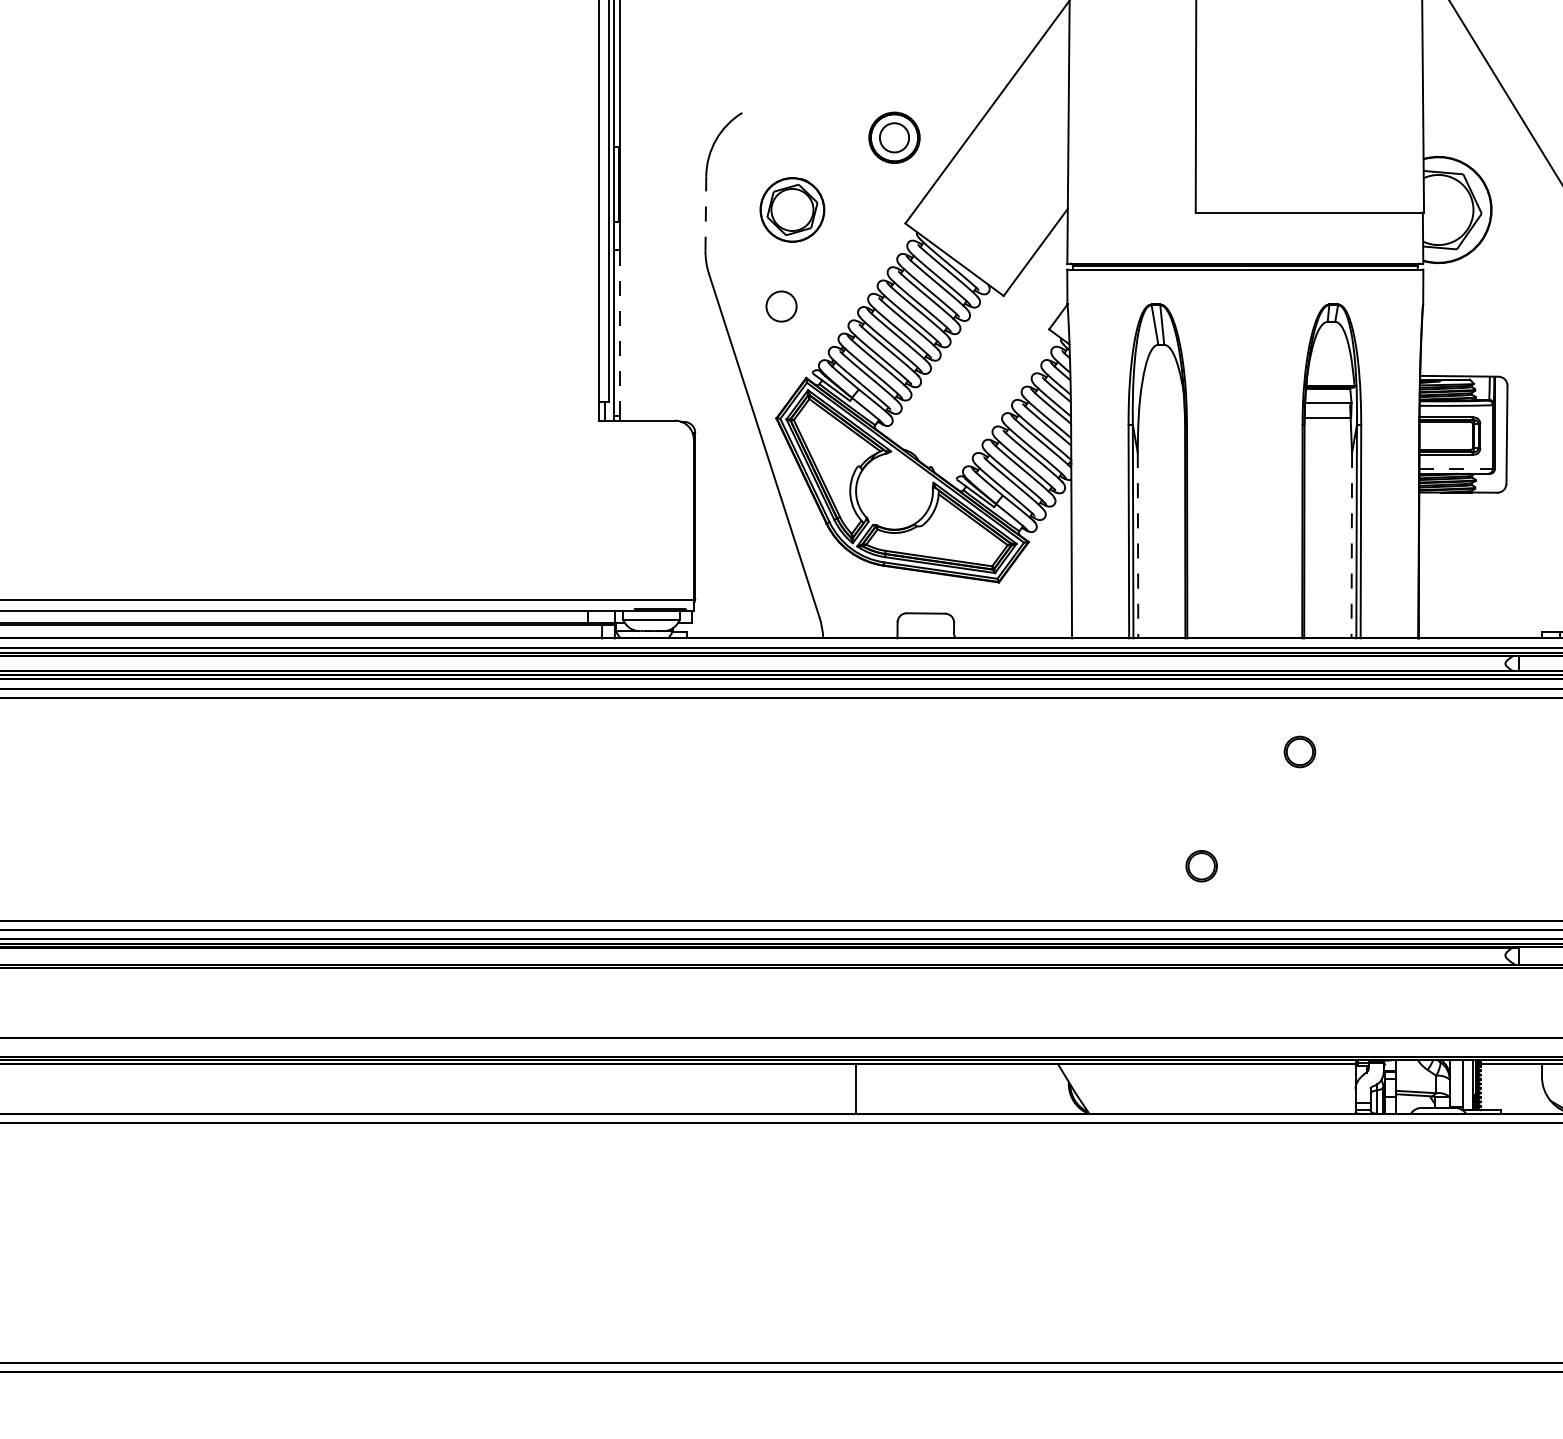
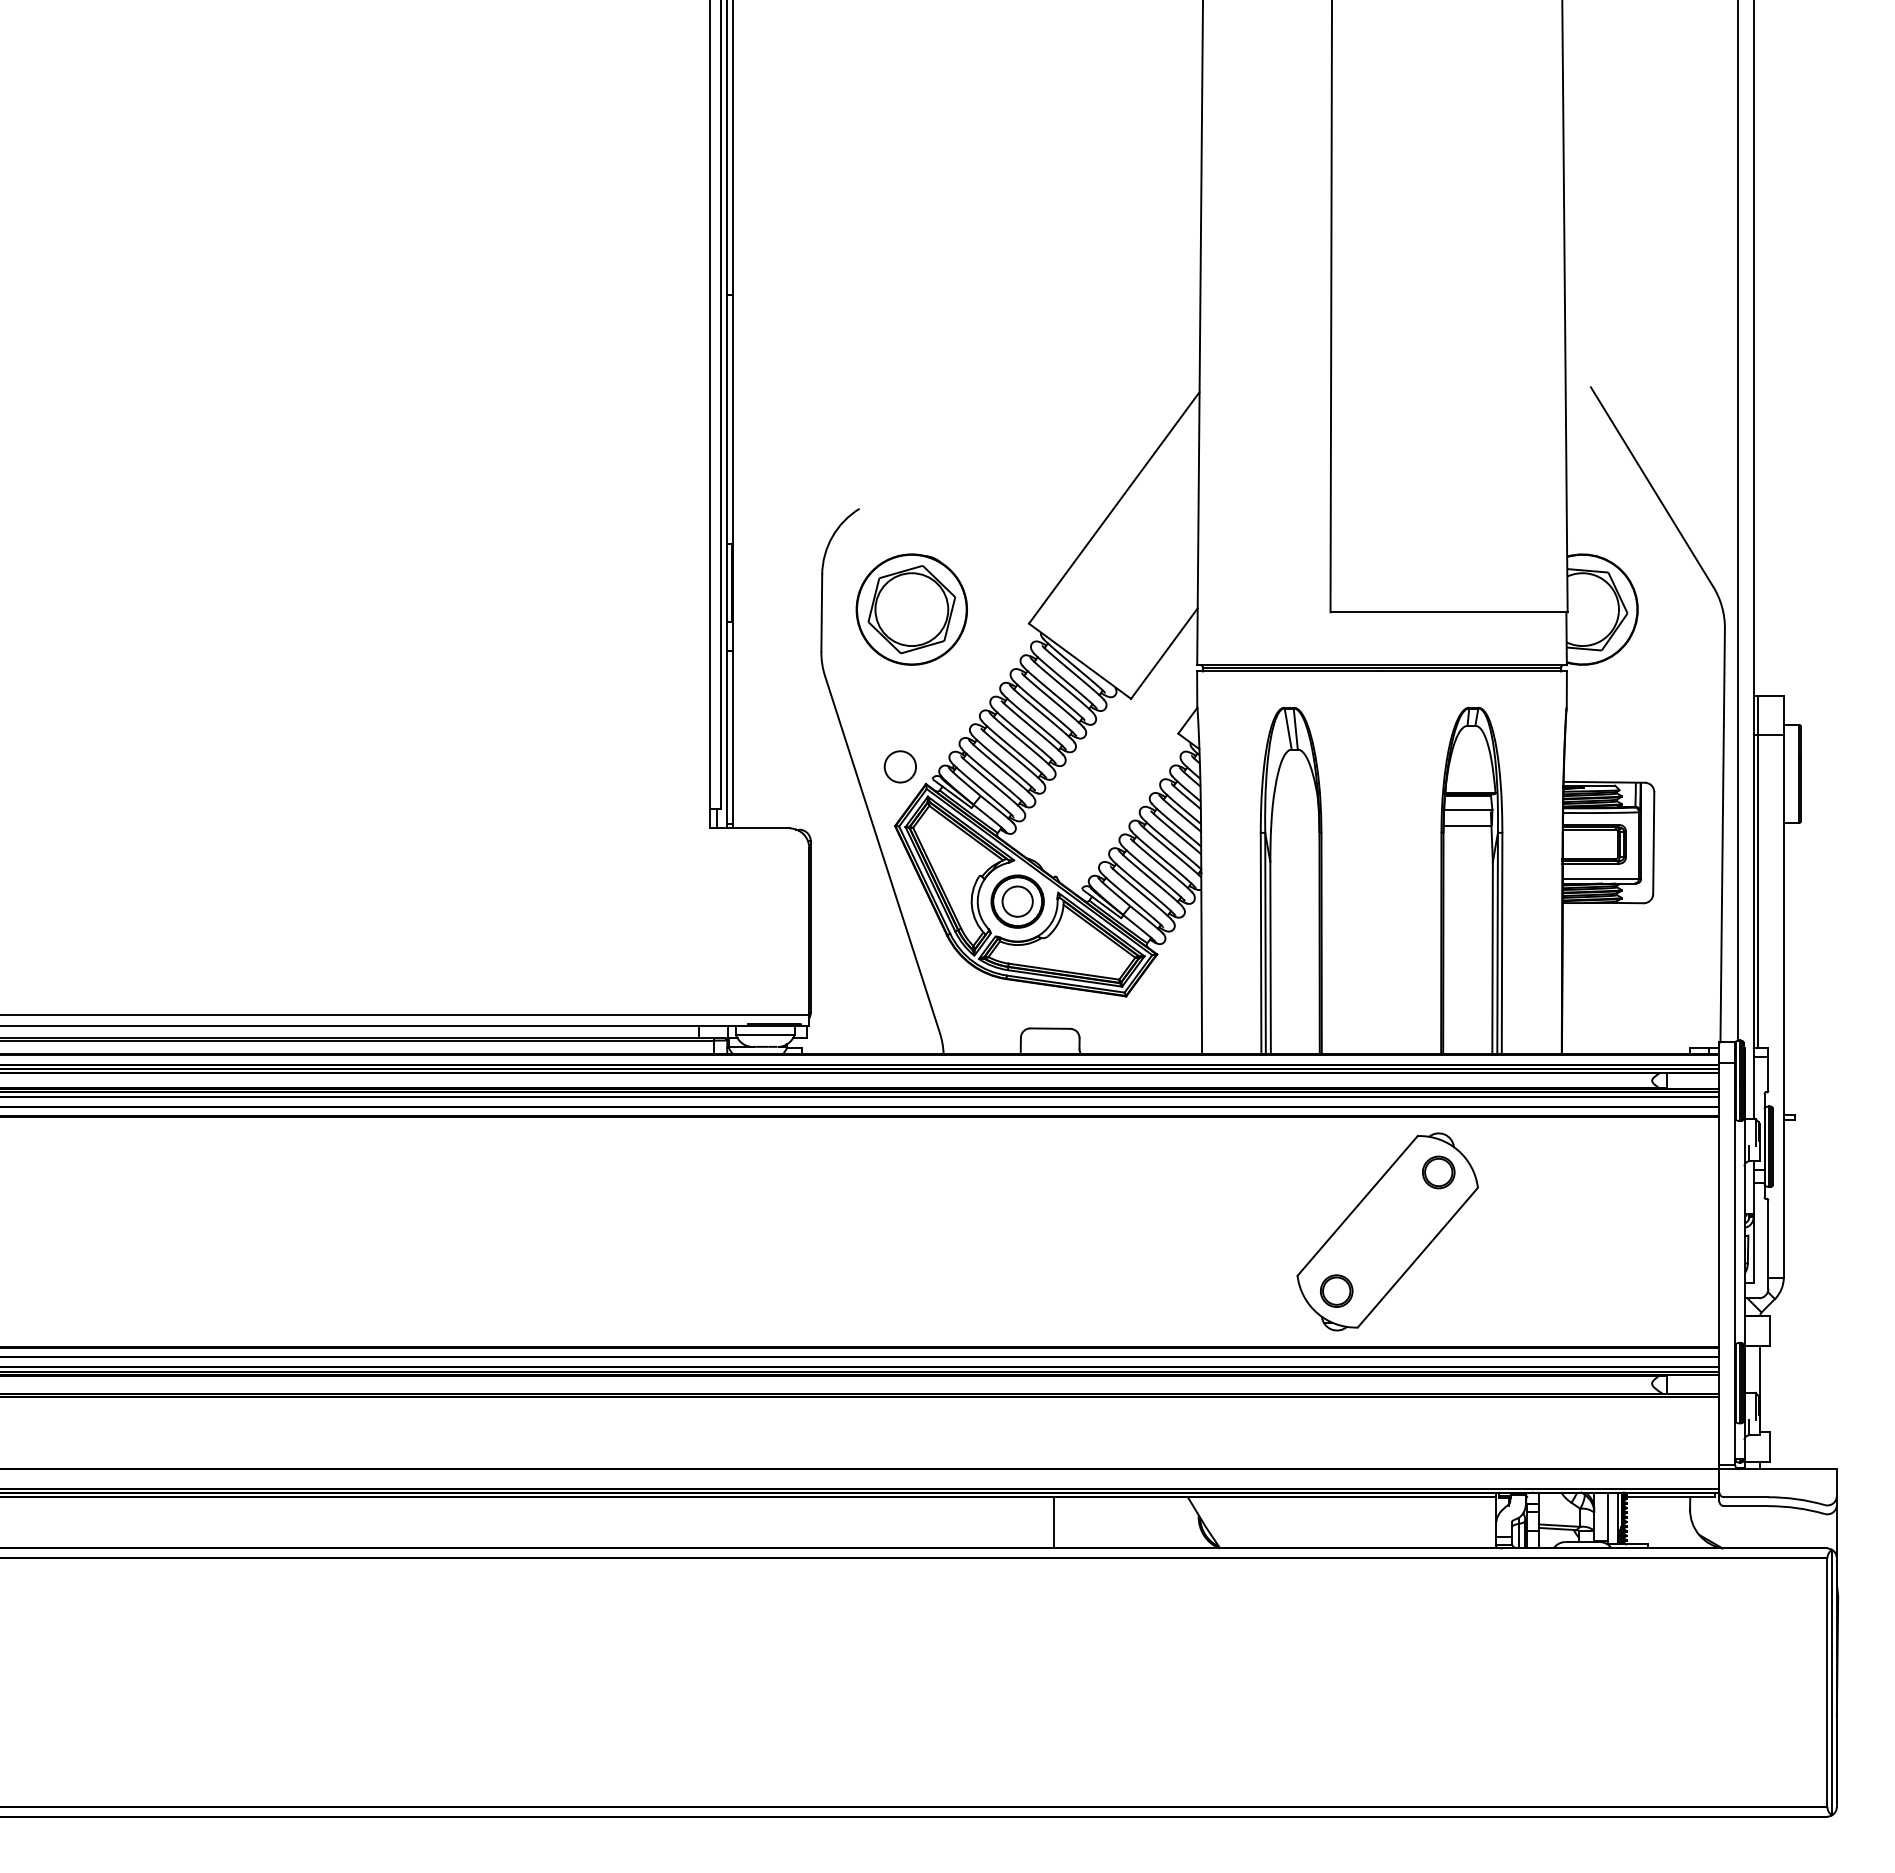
part: (894, 137) -> (1017, 901), moved
part: (792, 209) -> (911, 609), size x1.67
line: (705, 213) -> (821, 613), dashed -> solid
circle: (780, 306) -> (899, 766), moved
line: (619, 333) -> (732, 737), dashed -> solid
line: (1456, 468) -> (1601, 878), dashed -> solid
line: (1137, 545) -> (1270, 958), dashed -> solid
line: (1351, 545) -> (1492, 958), dashed -> solid
part: (1250, 808) -> (1387, 1231), added
line: (855, 1089) -> (1054, 1522), moved

